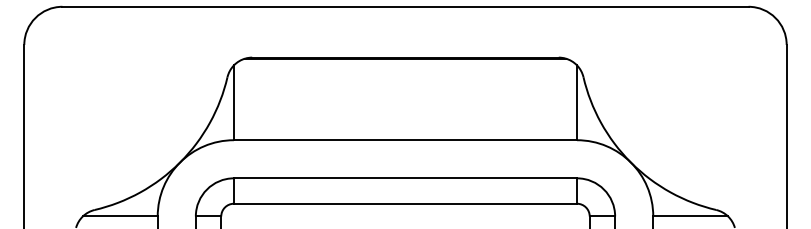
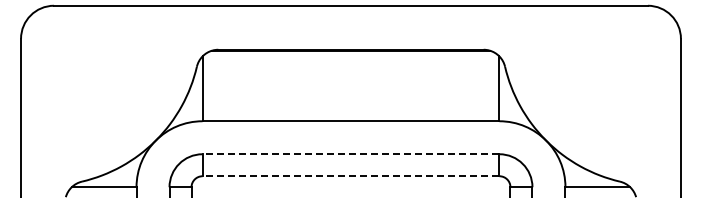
line: (404, 178) -> (350, 154), solid -> dashed
line: (404, 204) -> (350, 176), solid -> dashed

